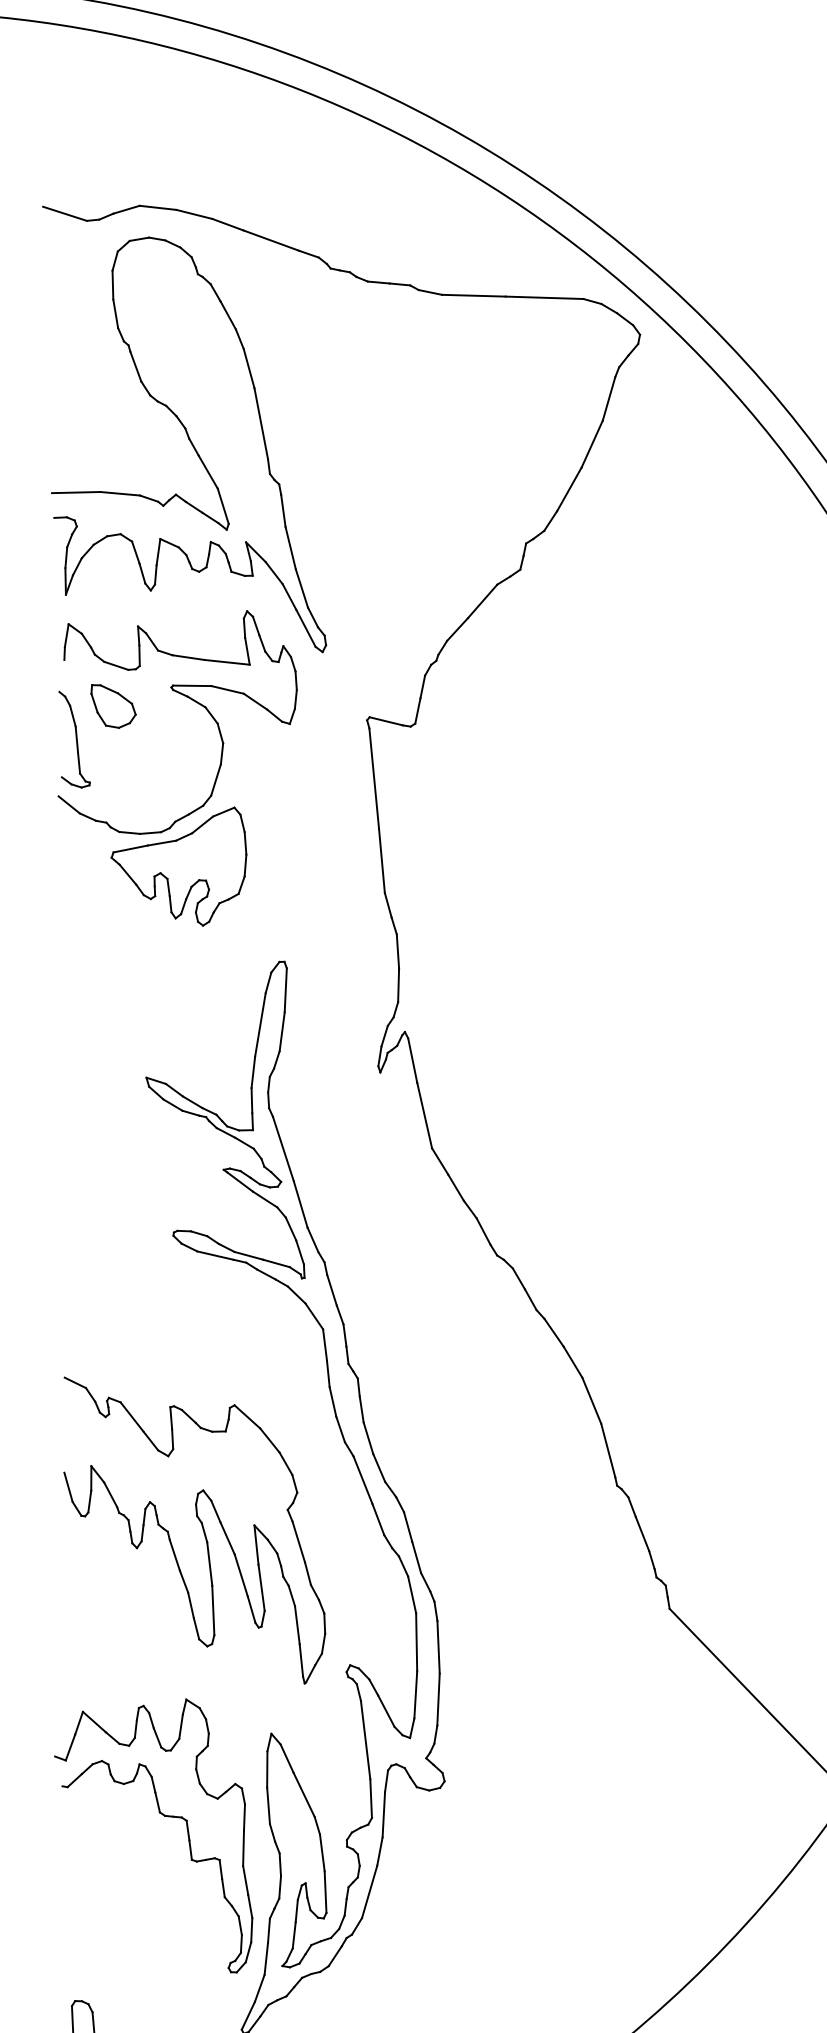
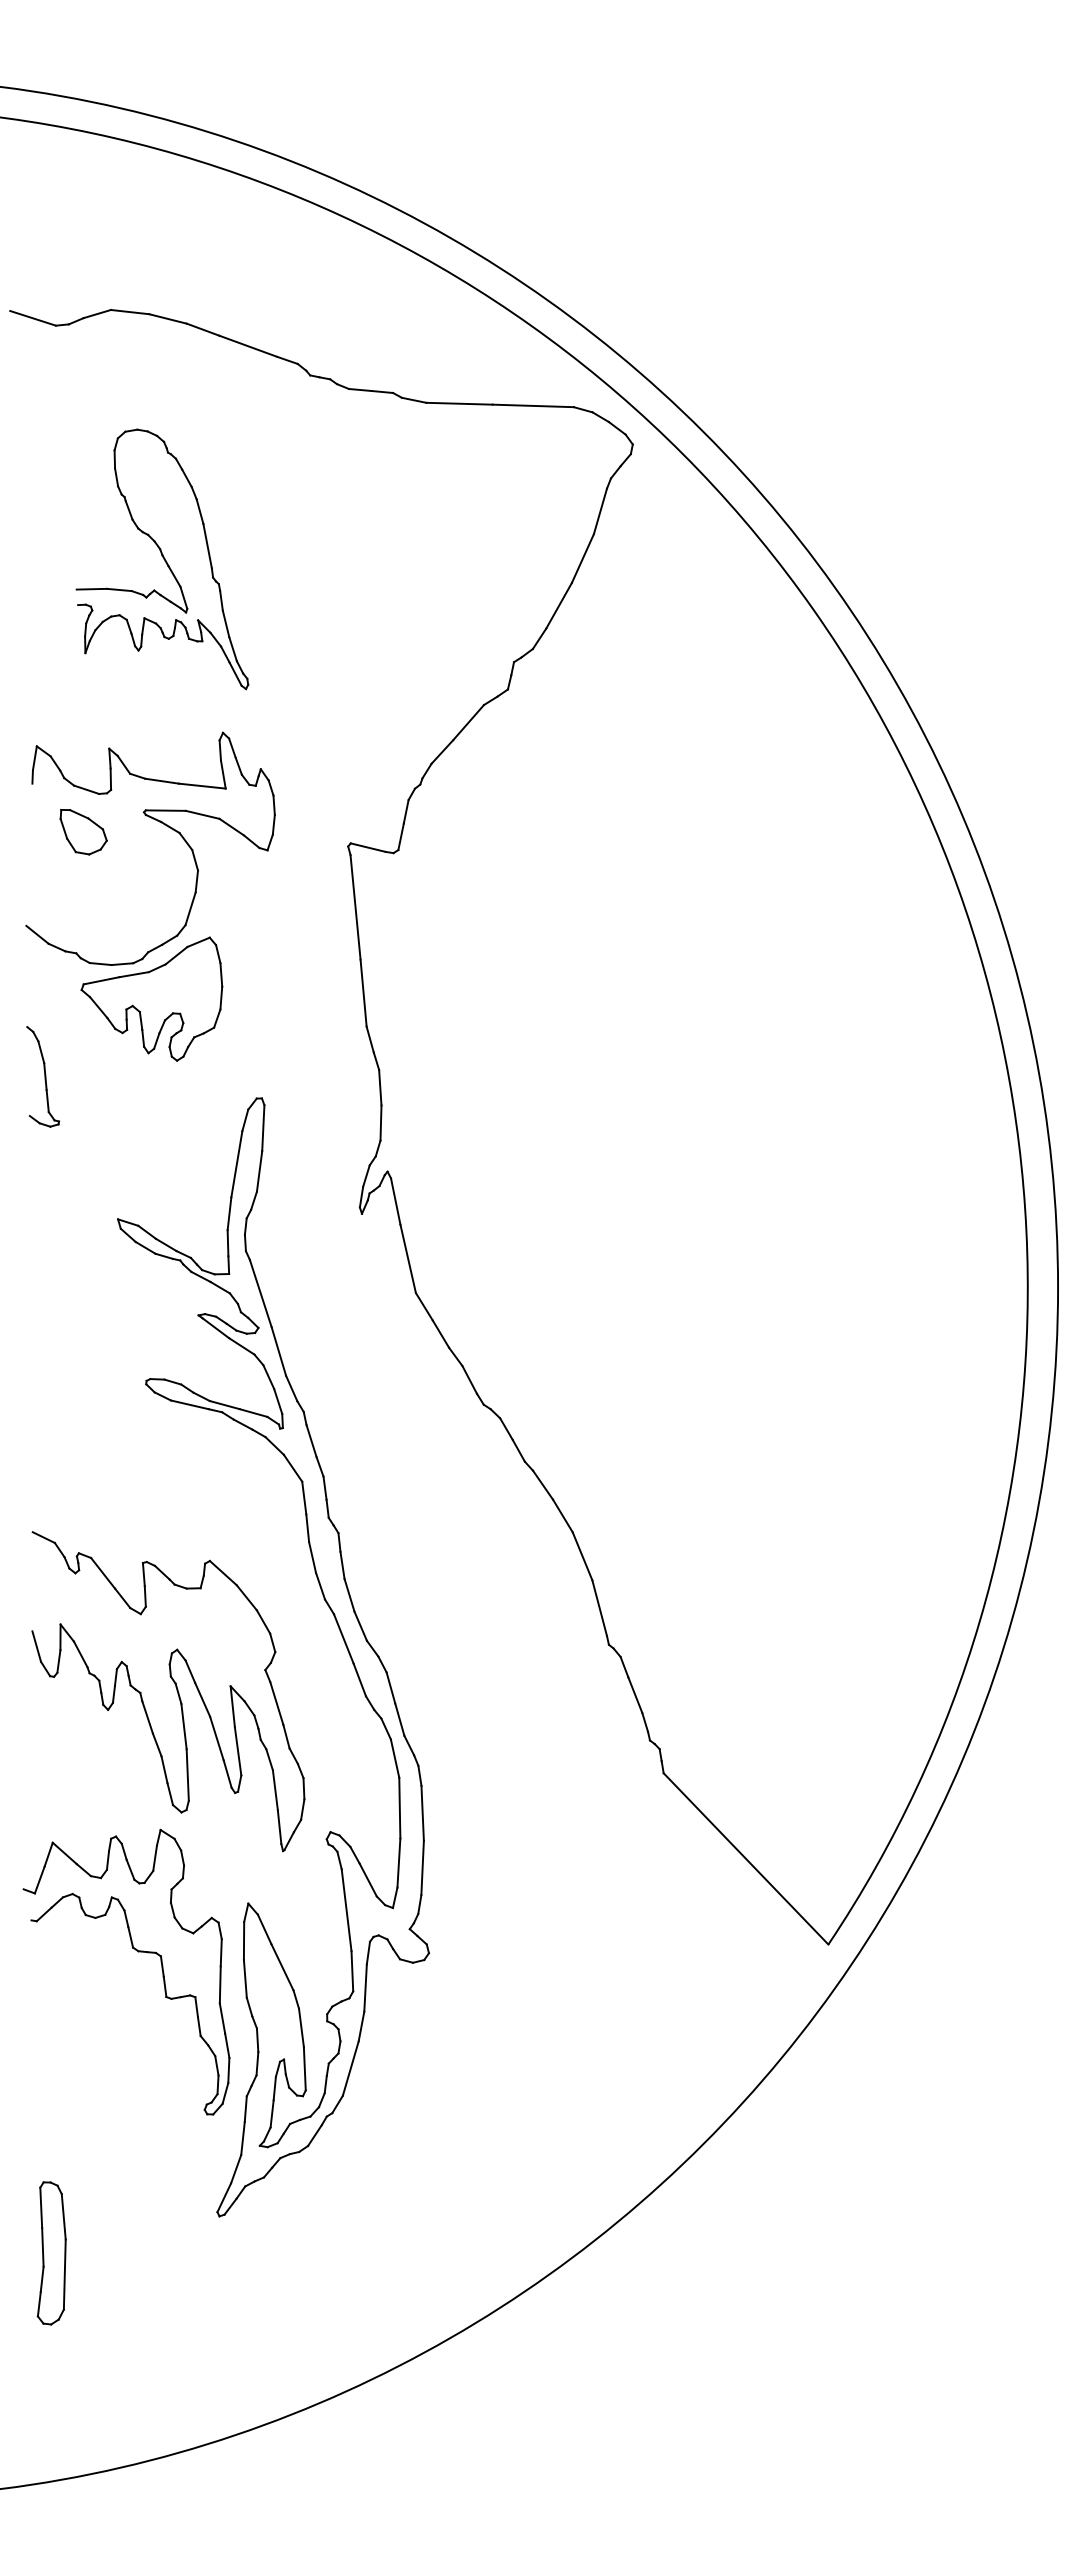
part: (189, 445) -> (162, 559), size x0.6
part: (74, 739) -> (42, 1076), moved
part: (163, 1816) -> (136, 1951), moved

